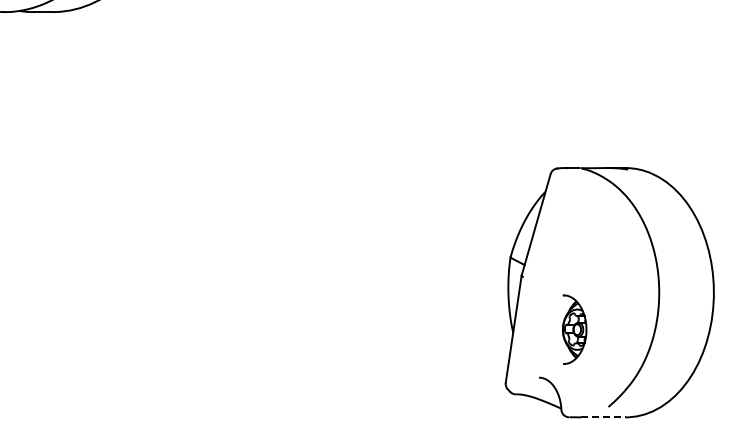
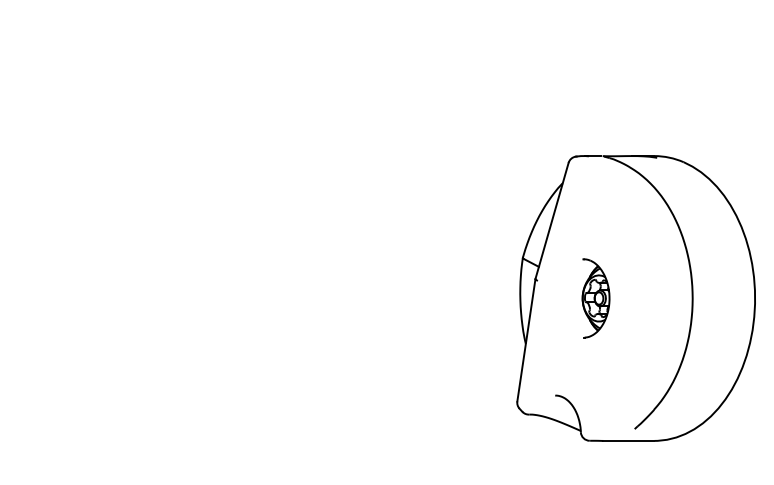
part: (574, 329) -> (595, 298), moved
line: (603, 417) -> (628, 441), dashed -> solid

